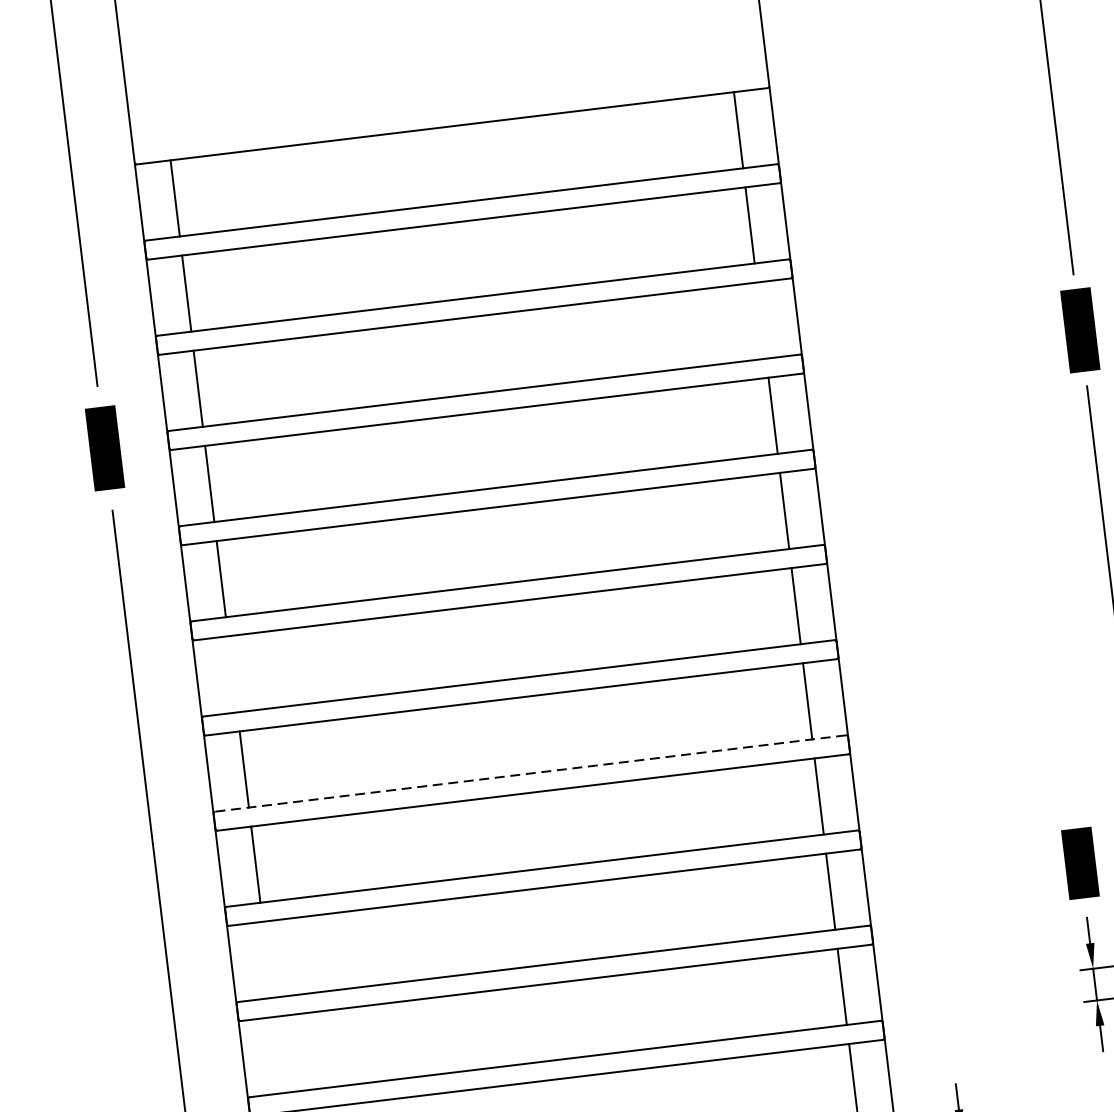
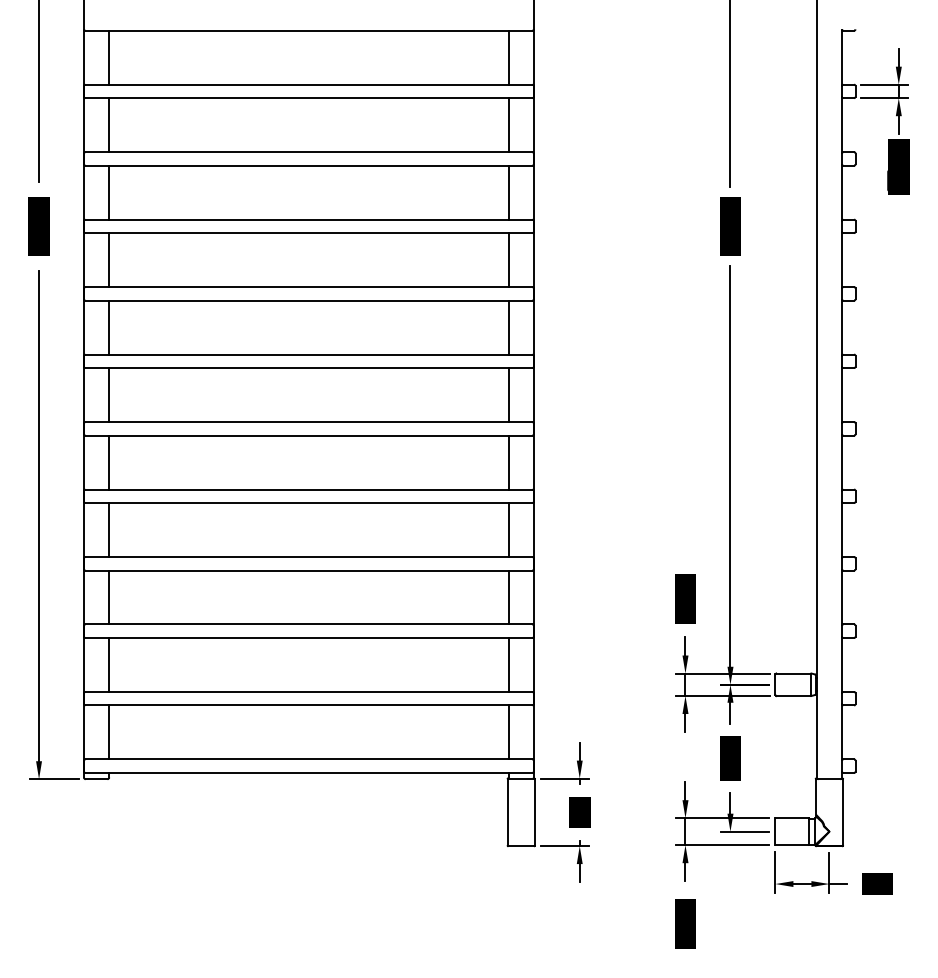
line: (761, 320) -> (508, 192), added
line: (233, 674) -> (109, 395), added
line: (530, 773) -> (308, 489), dashed -> solid
line: (267, 959) -> (109, 597), added
line: (279, 1054) -> (109, 664), added

